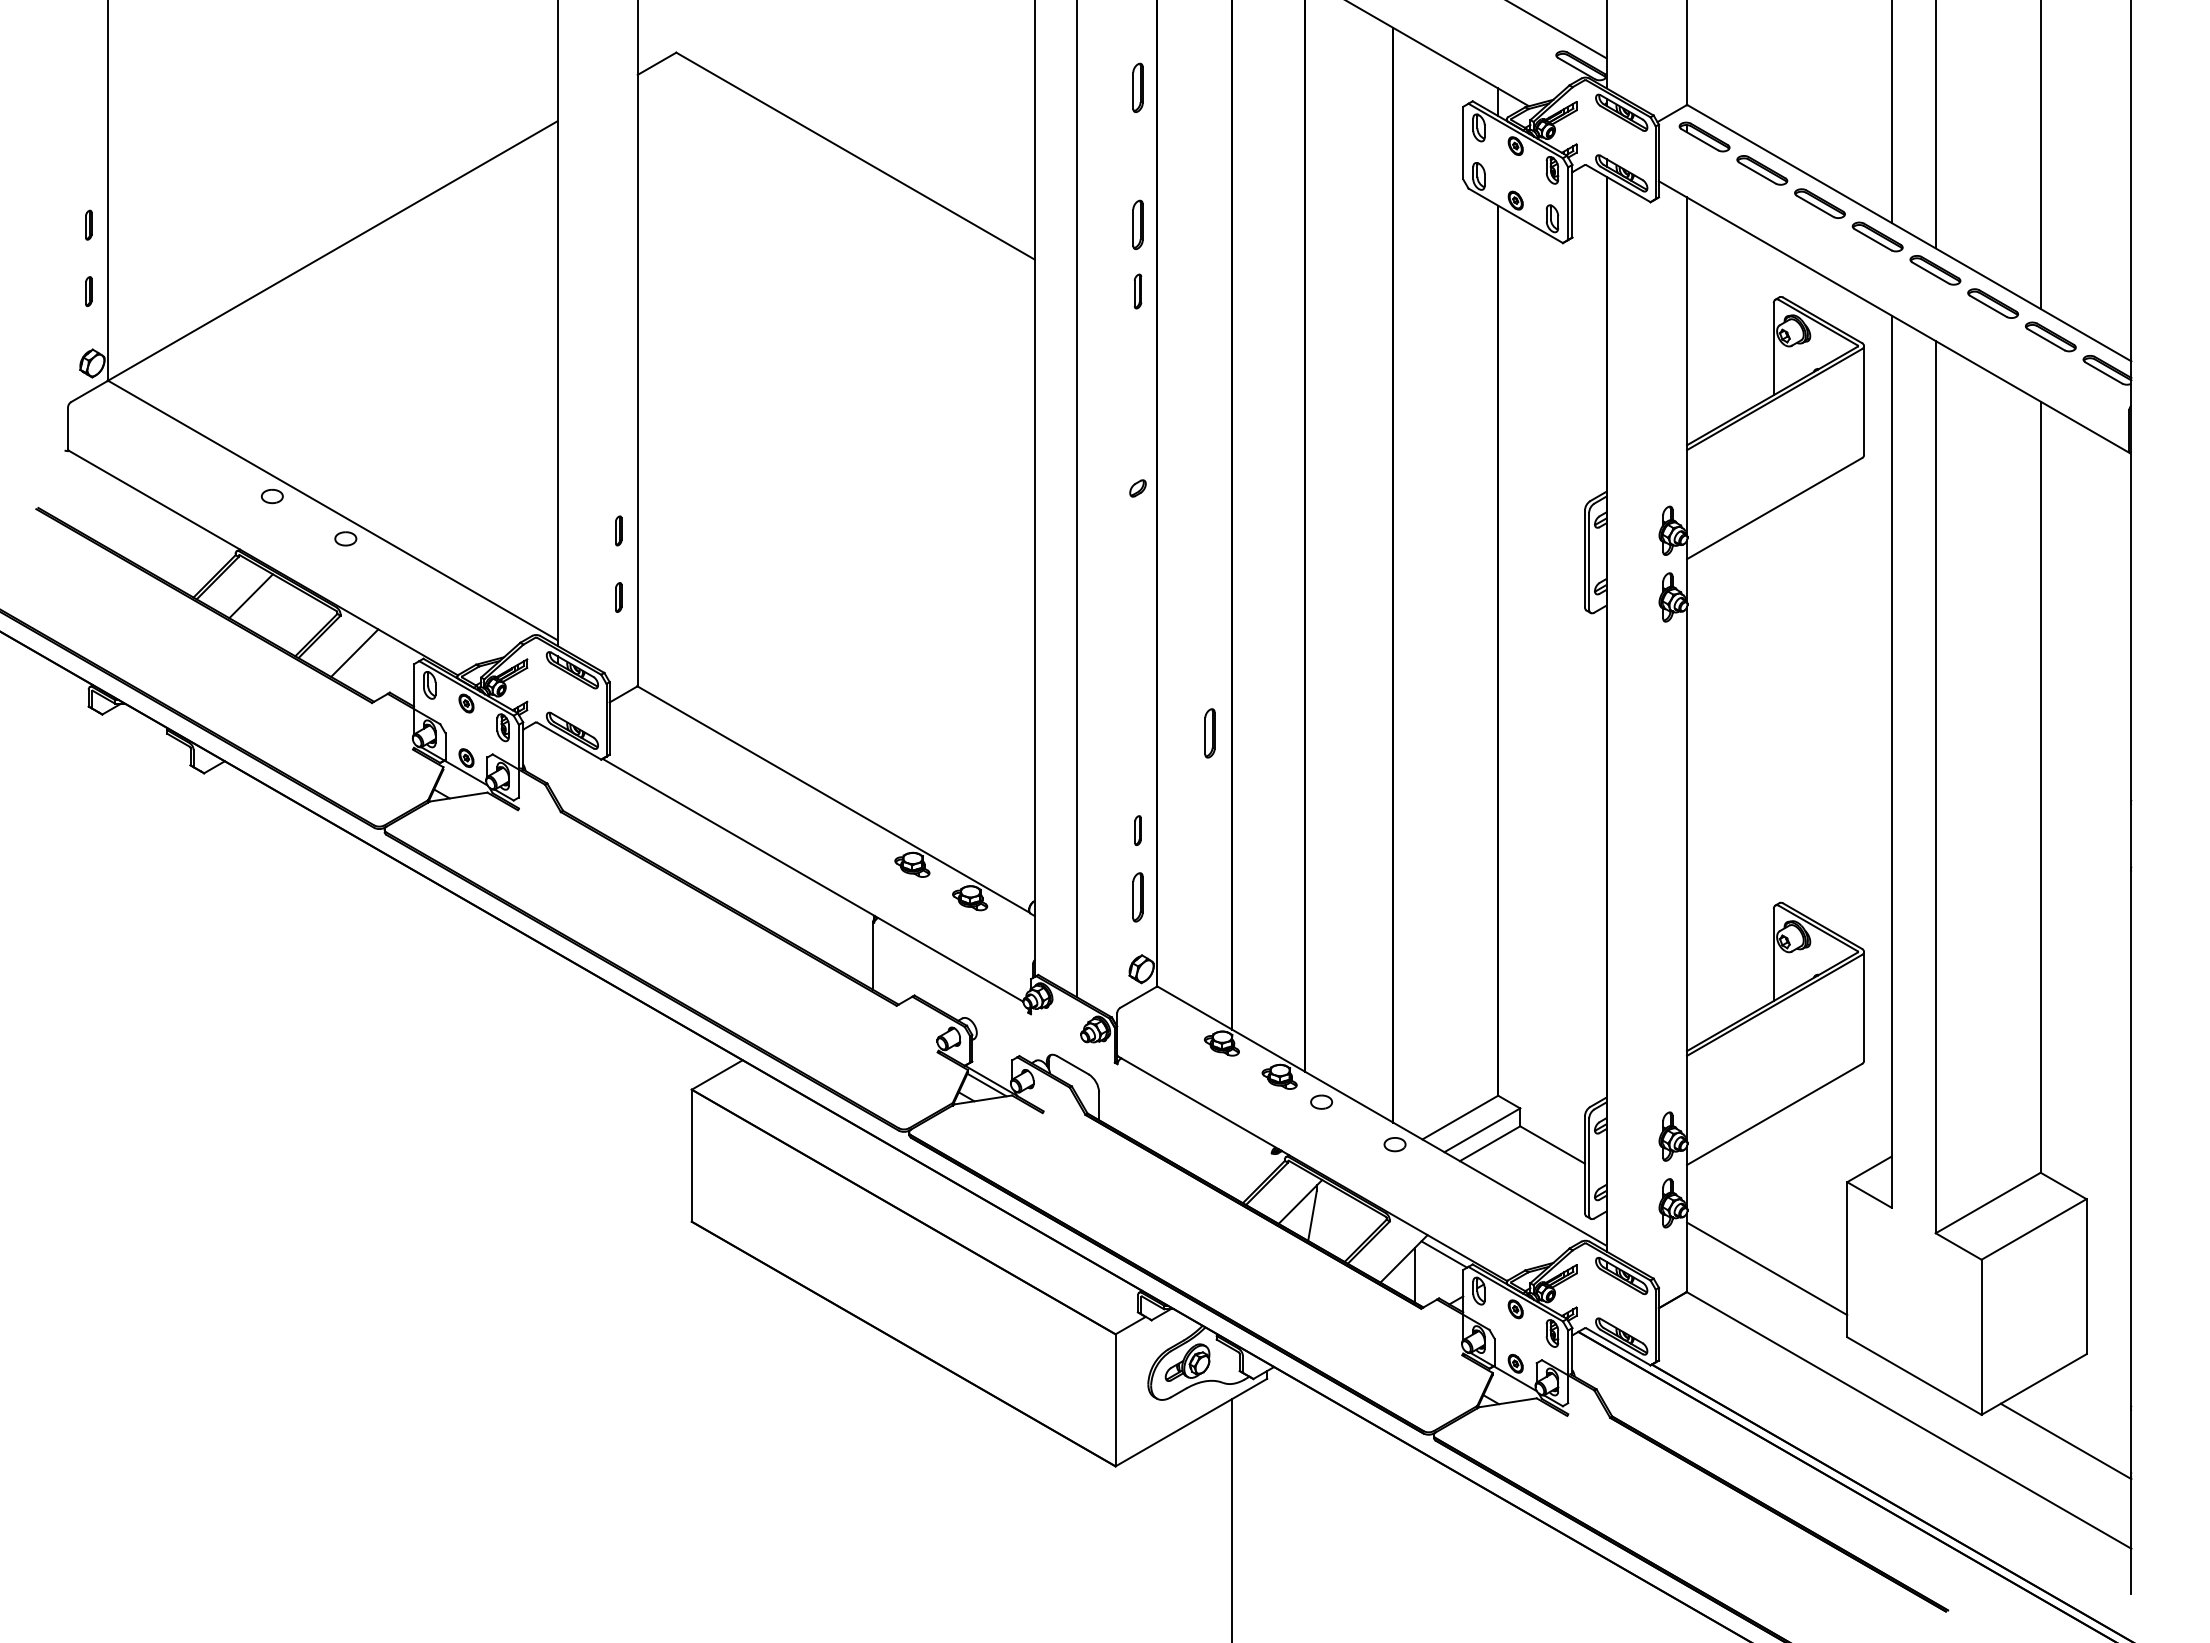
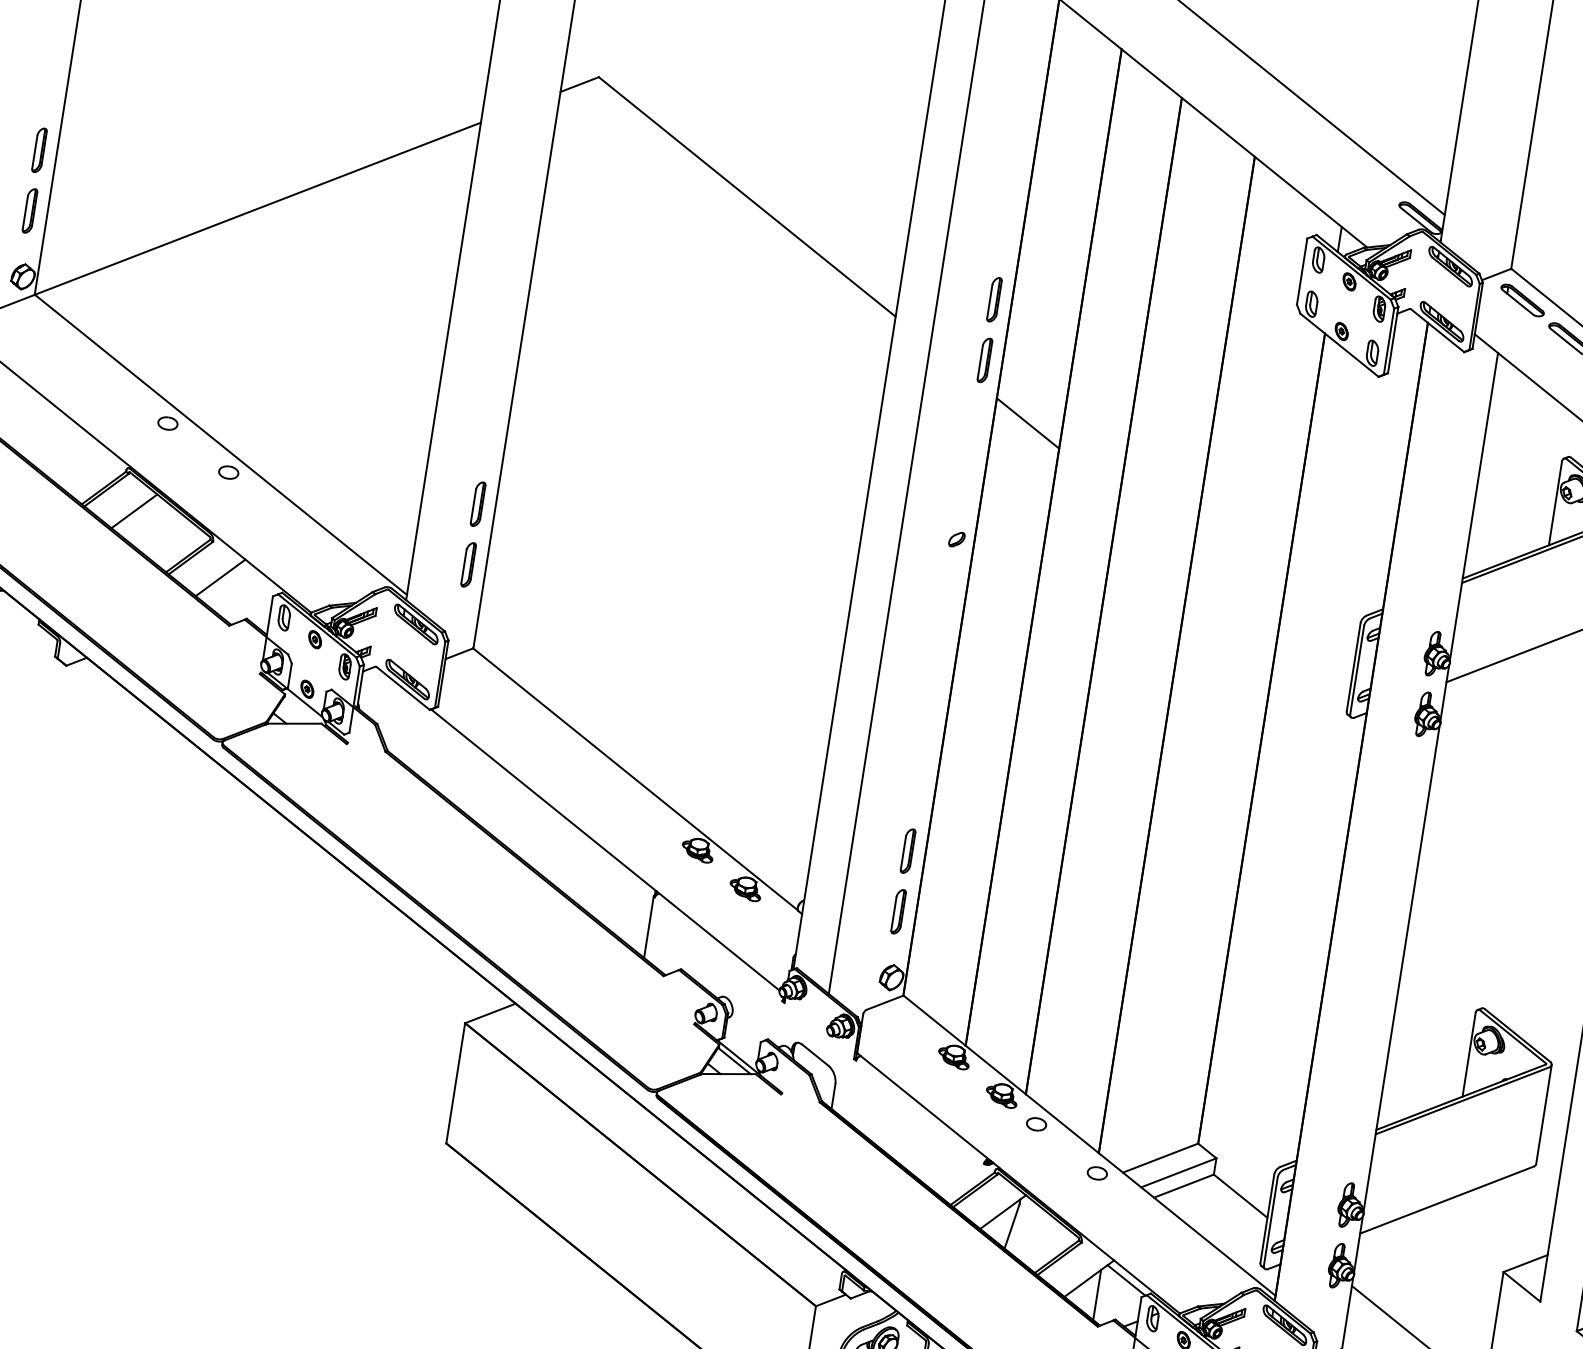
part: (1137, 87) -> (1013, 174), removed
part: (88, 225) -> (39, 150), size x1.67
part: (88, 291) -> (29, 210), size x1.67
part: (1137, 291) -> (984, 360), size x1.43
line: (1194, 351) -> (1027, 423), added
part: (618, 530) -> (478, 503), size x1.67
part: (618, 597) -> (468, 564), size x1.67
part: (1209, 733) -> (987, 772), removed
part: (1137, 830) -> (907, 850), size x1.67

